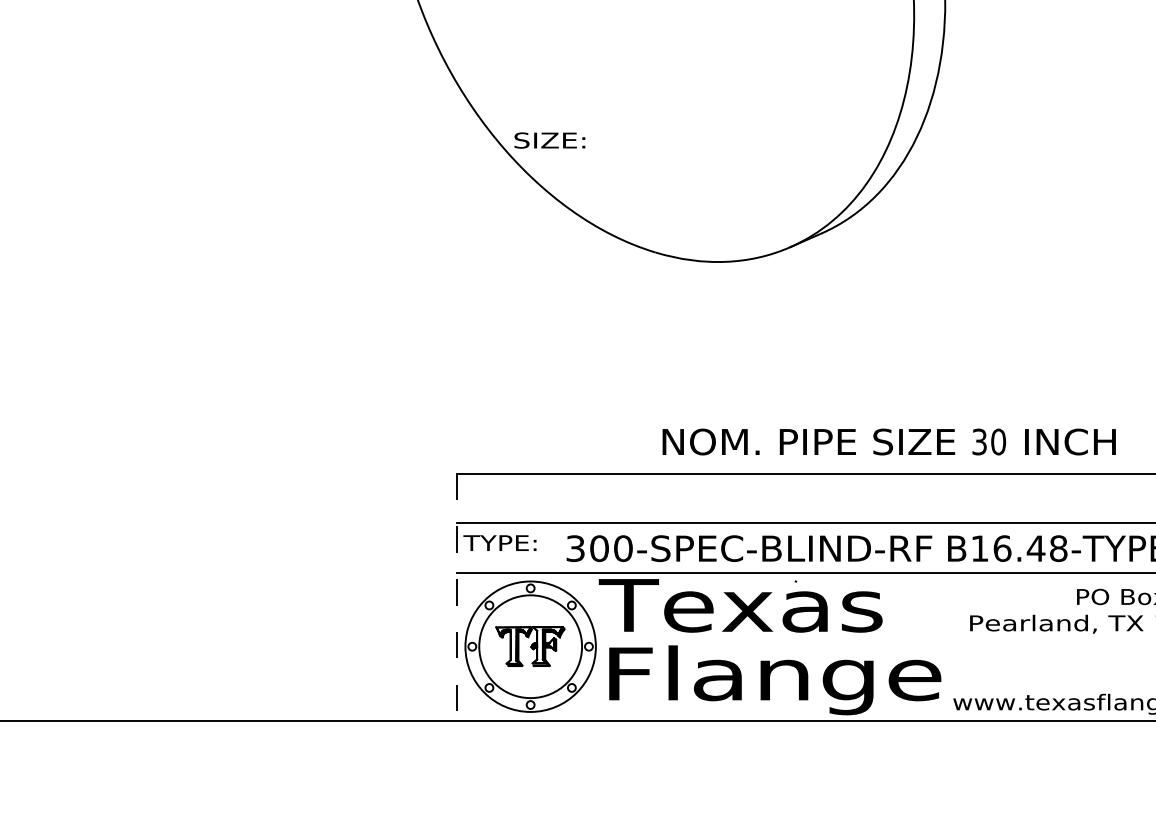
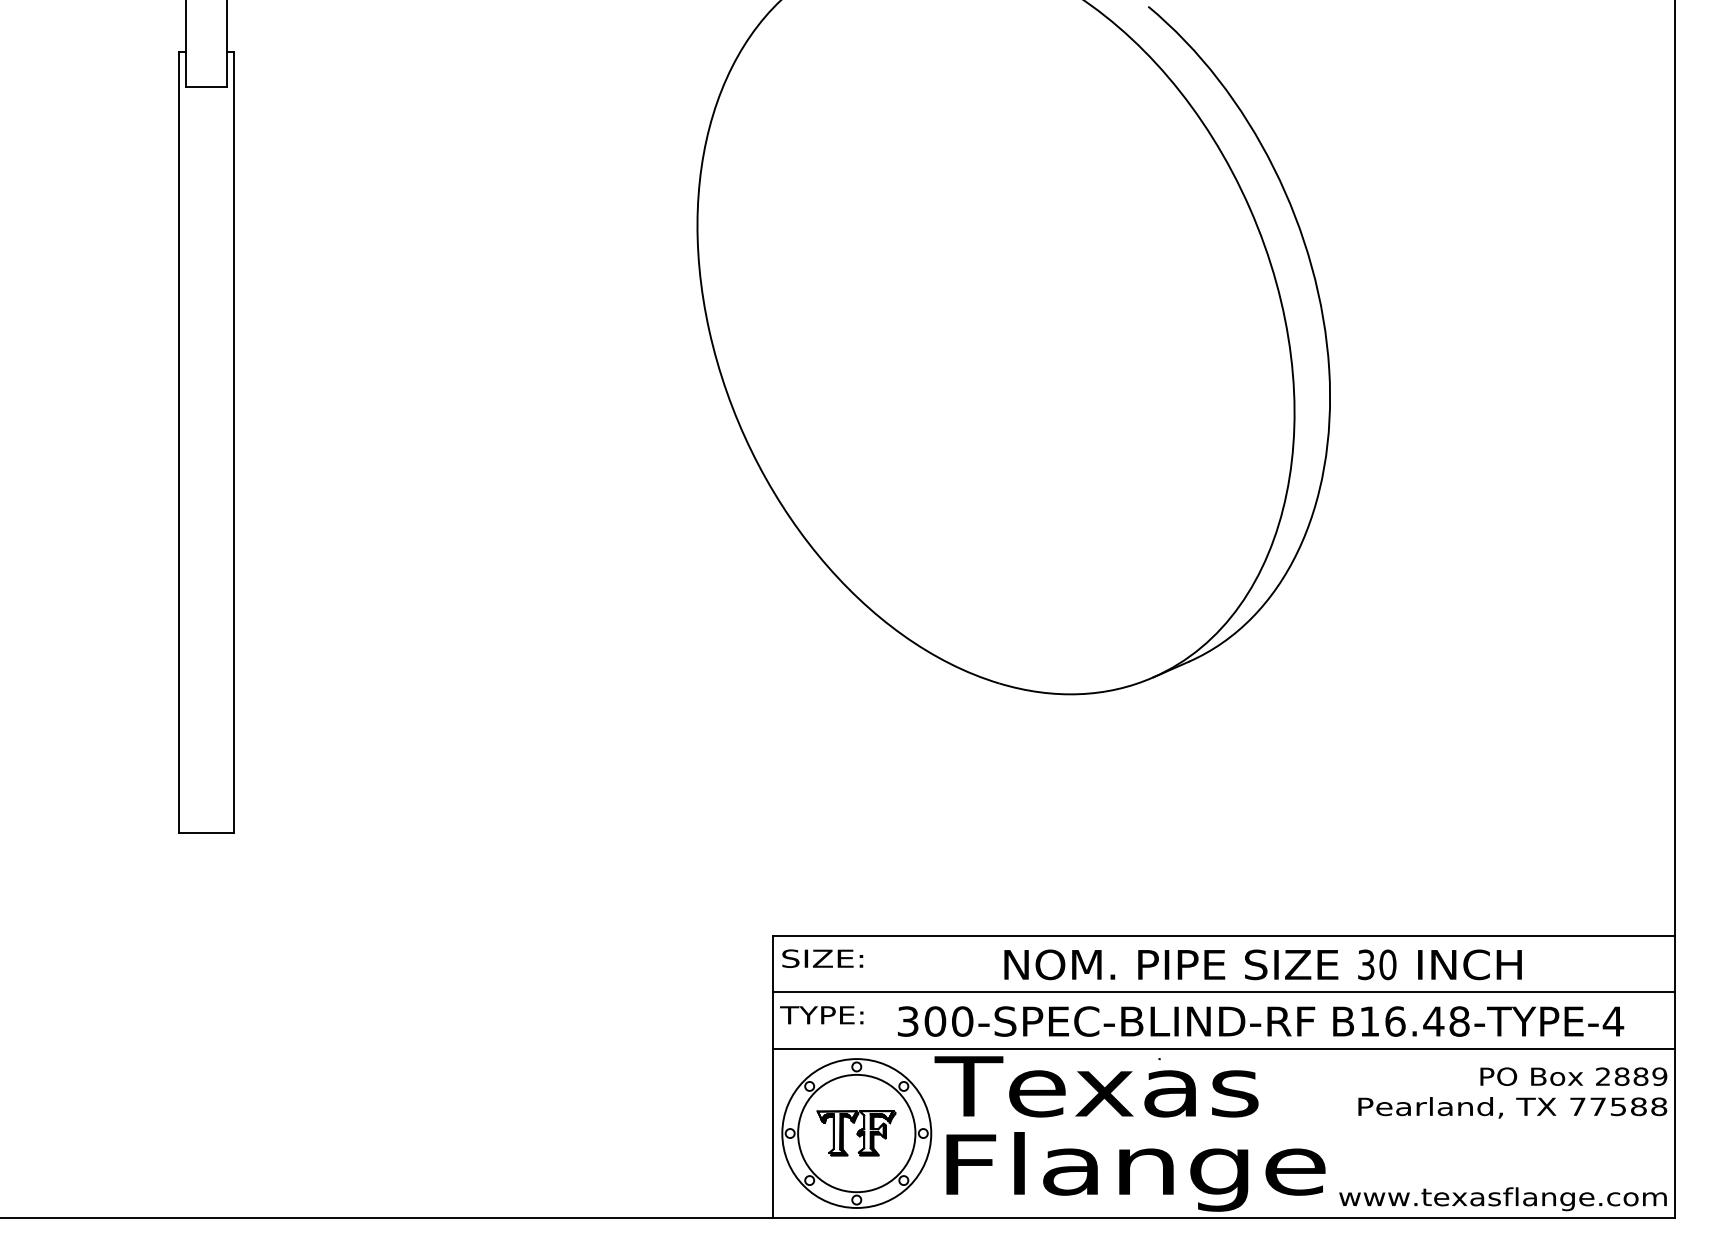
text: (549, 140) -> (822, 958), moved
text: (888, 441) -> (1262, 964), moved
line: (456, 597) -> (772, 1077), dashed -> solid

